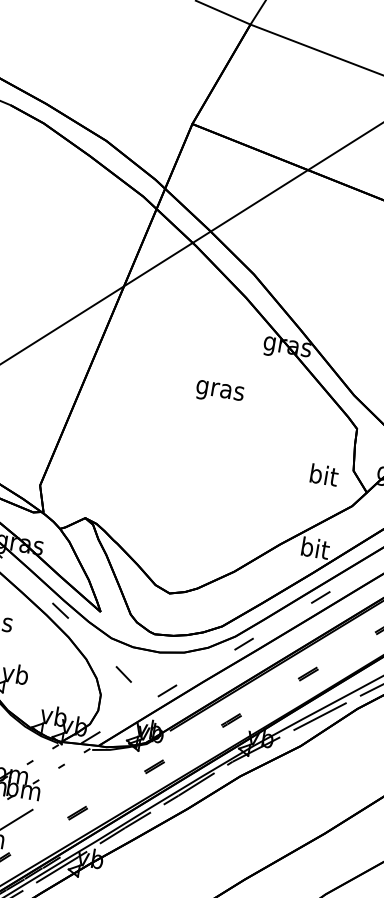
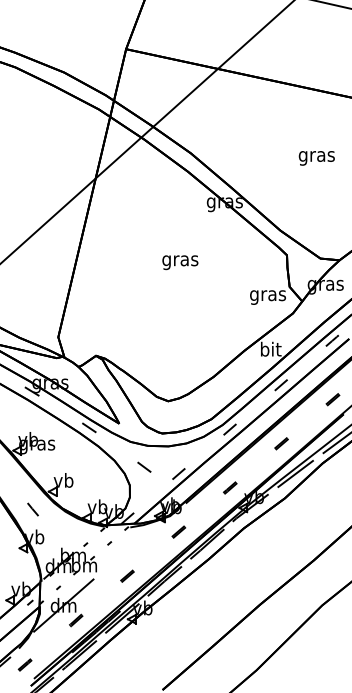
text: (220, 392) -> (180, 262), moved
text: (322, 477) -> (267, 295), bit -> gras

